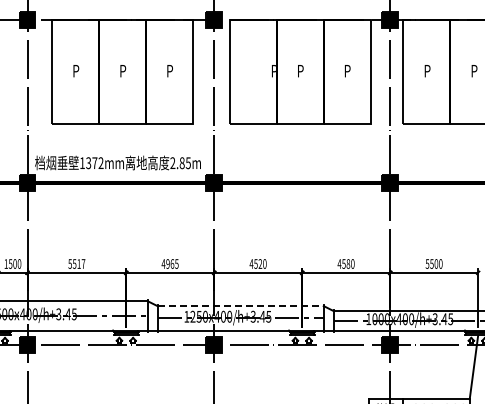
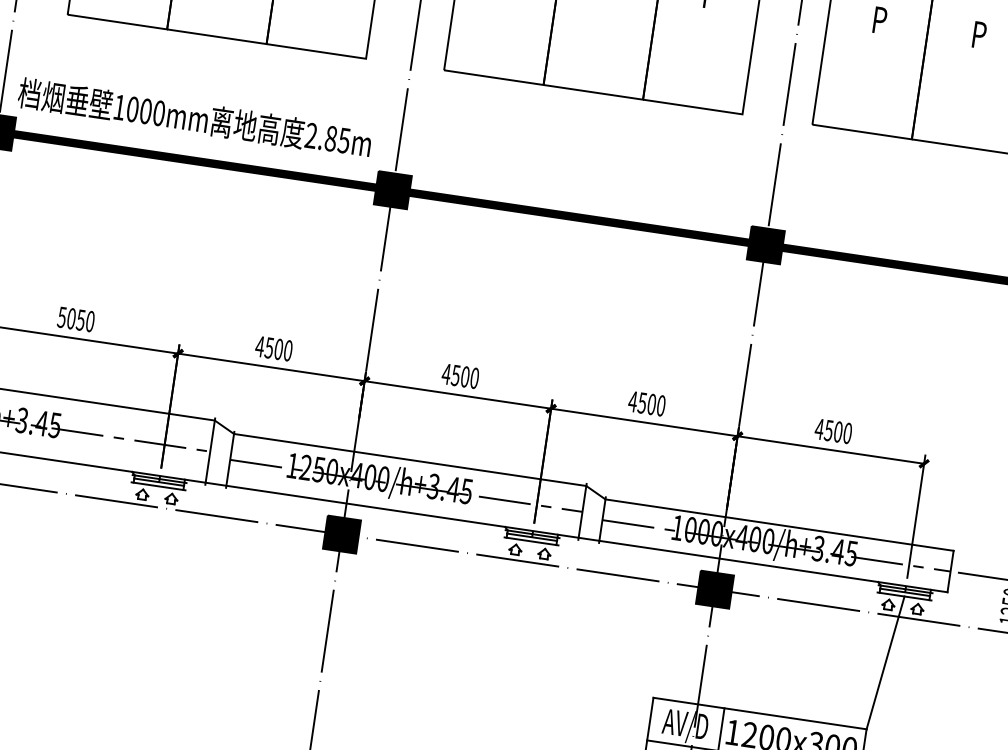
text: (94, 163) -> (145, 111), 1372mm -> 1000mm
text: (78, 263) -> (79, 318), 5517 -> 5050
text: (172, 263) -> (279, 348), 4965 -> 4500
text: (260, 263) -> (465, 375), 4520 -> 4500
text: (427, 263) -> (819, 428), 5500 -> 4500
text: (348, 264) -> (651, 405), 4580 -> 4500
line: (241, 306) -> (411, 461), dashed -> solid

